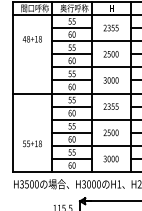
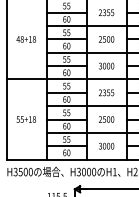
text: (31, 39) -> (25, 39), moved
text: (32, 143) -> (26, 119), moved

